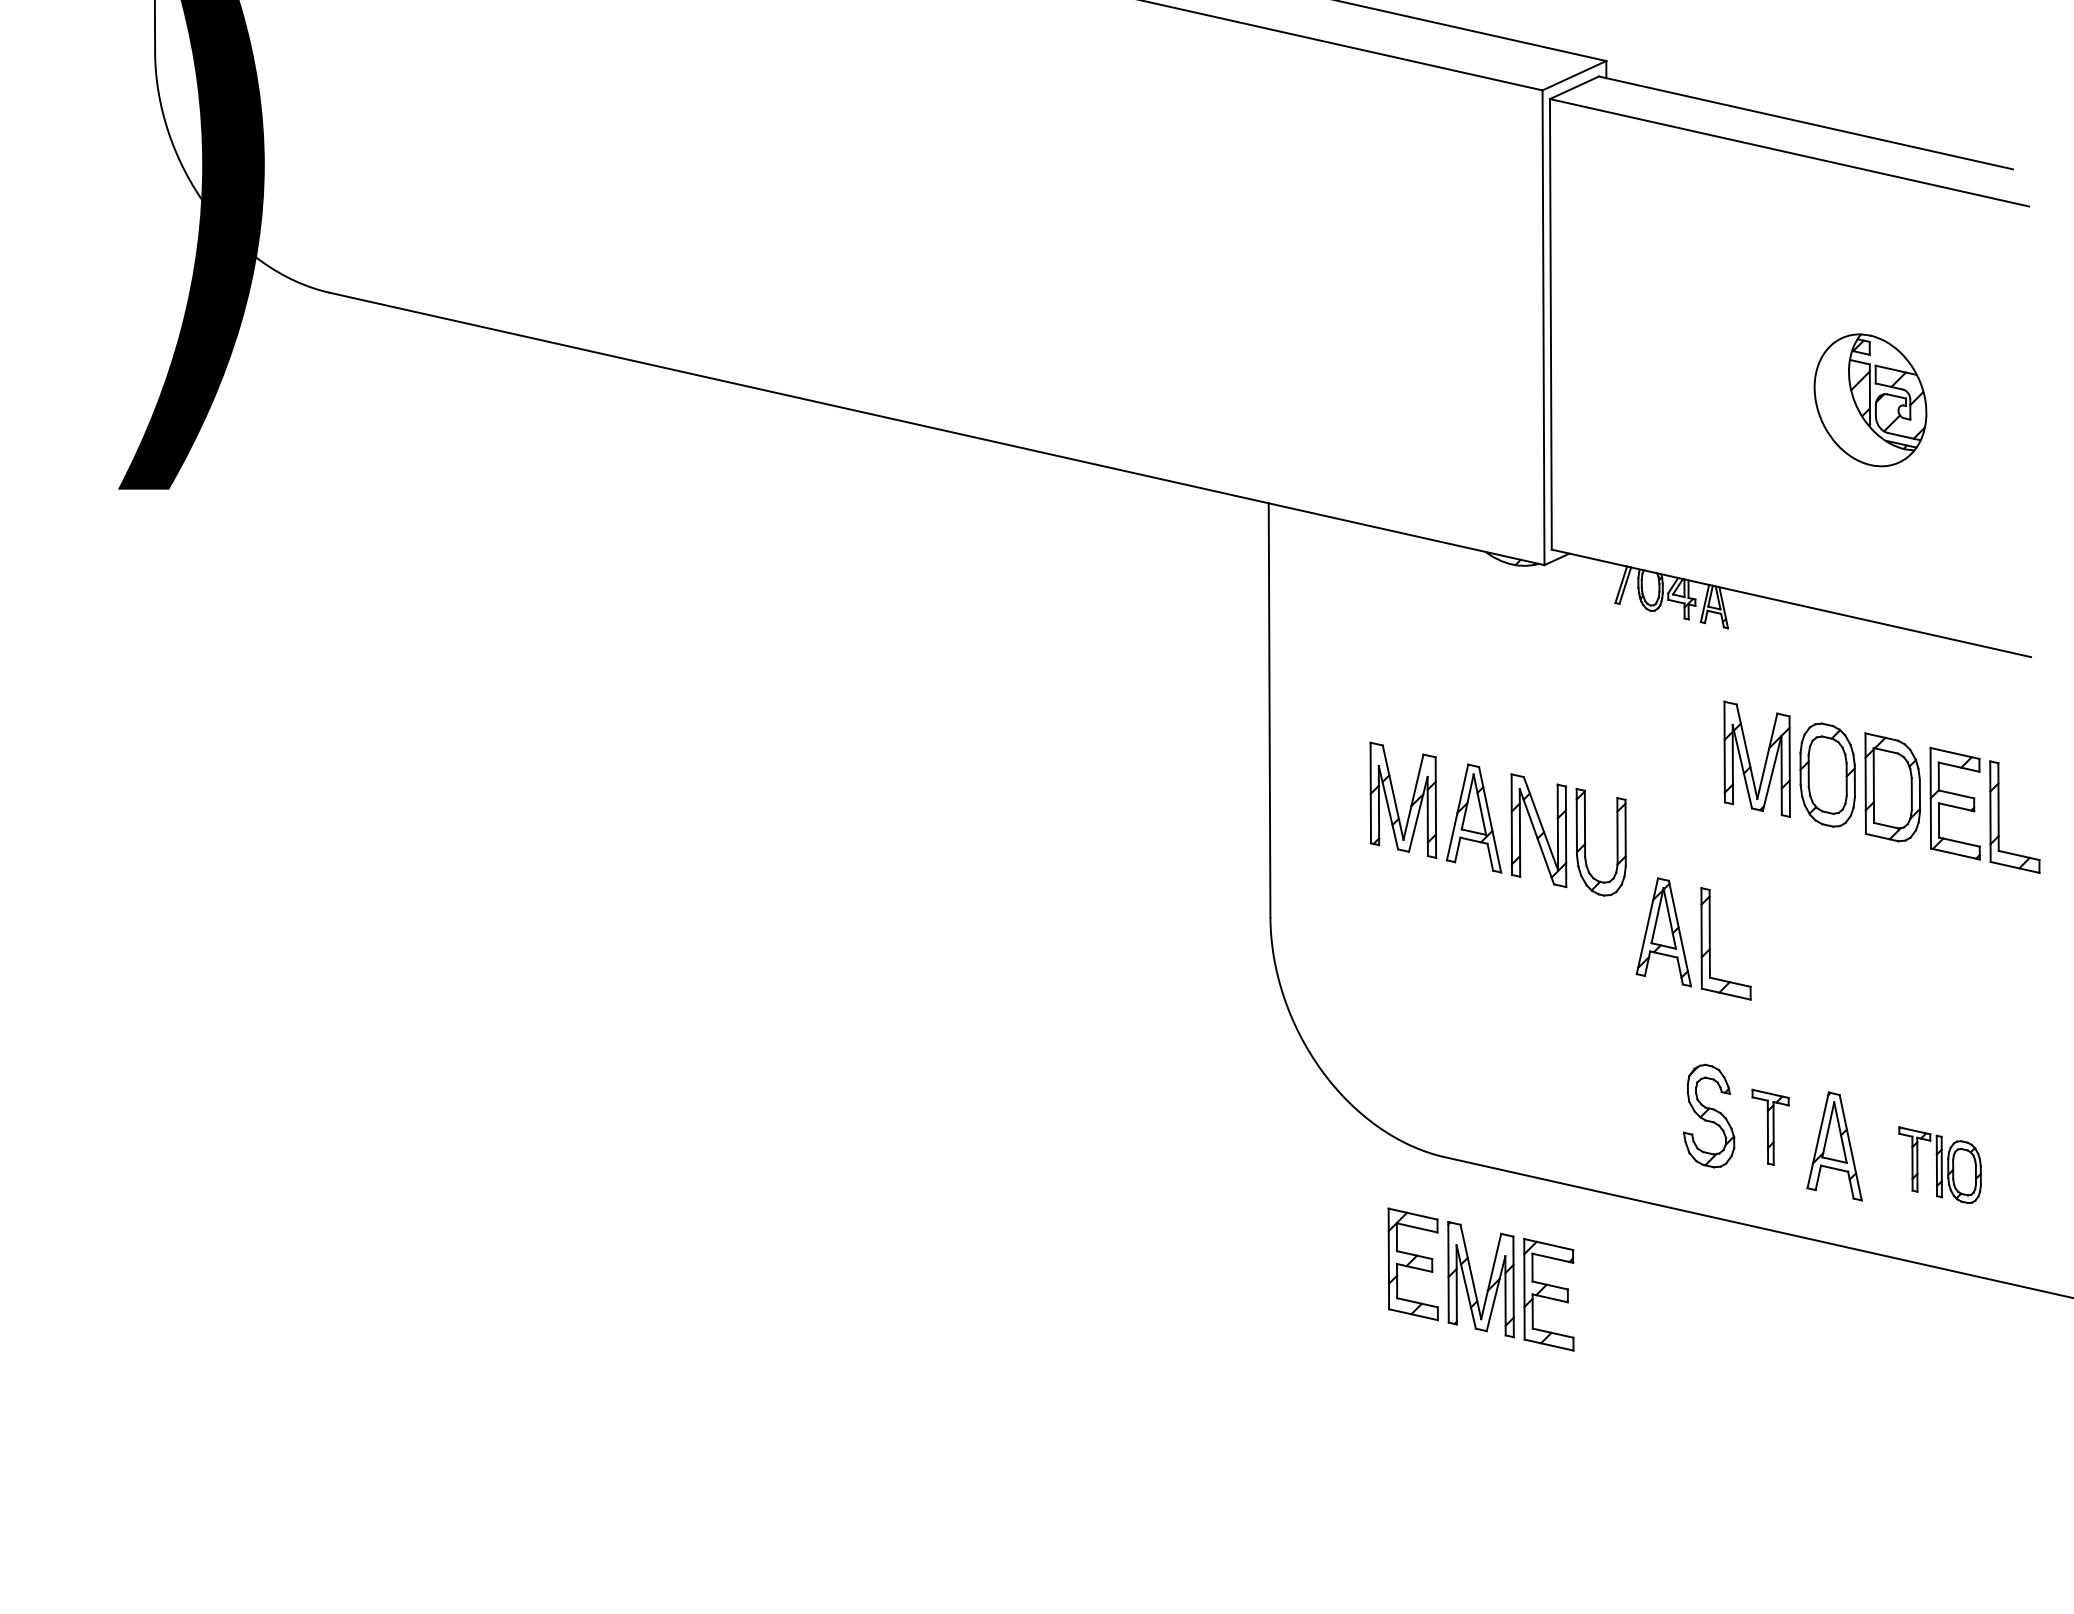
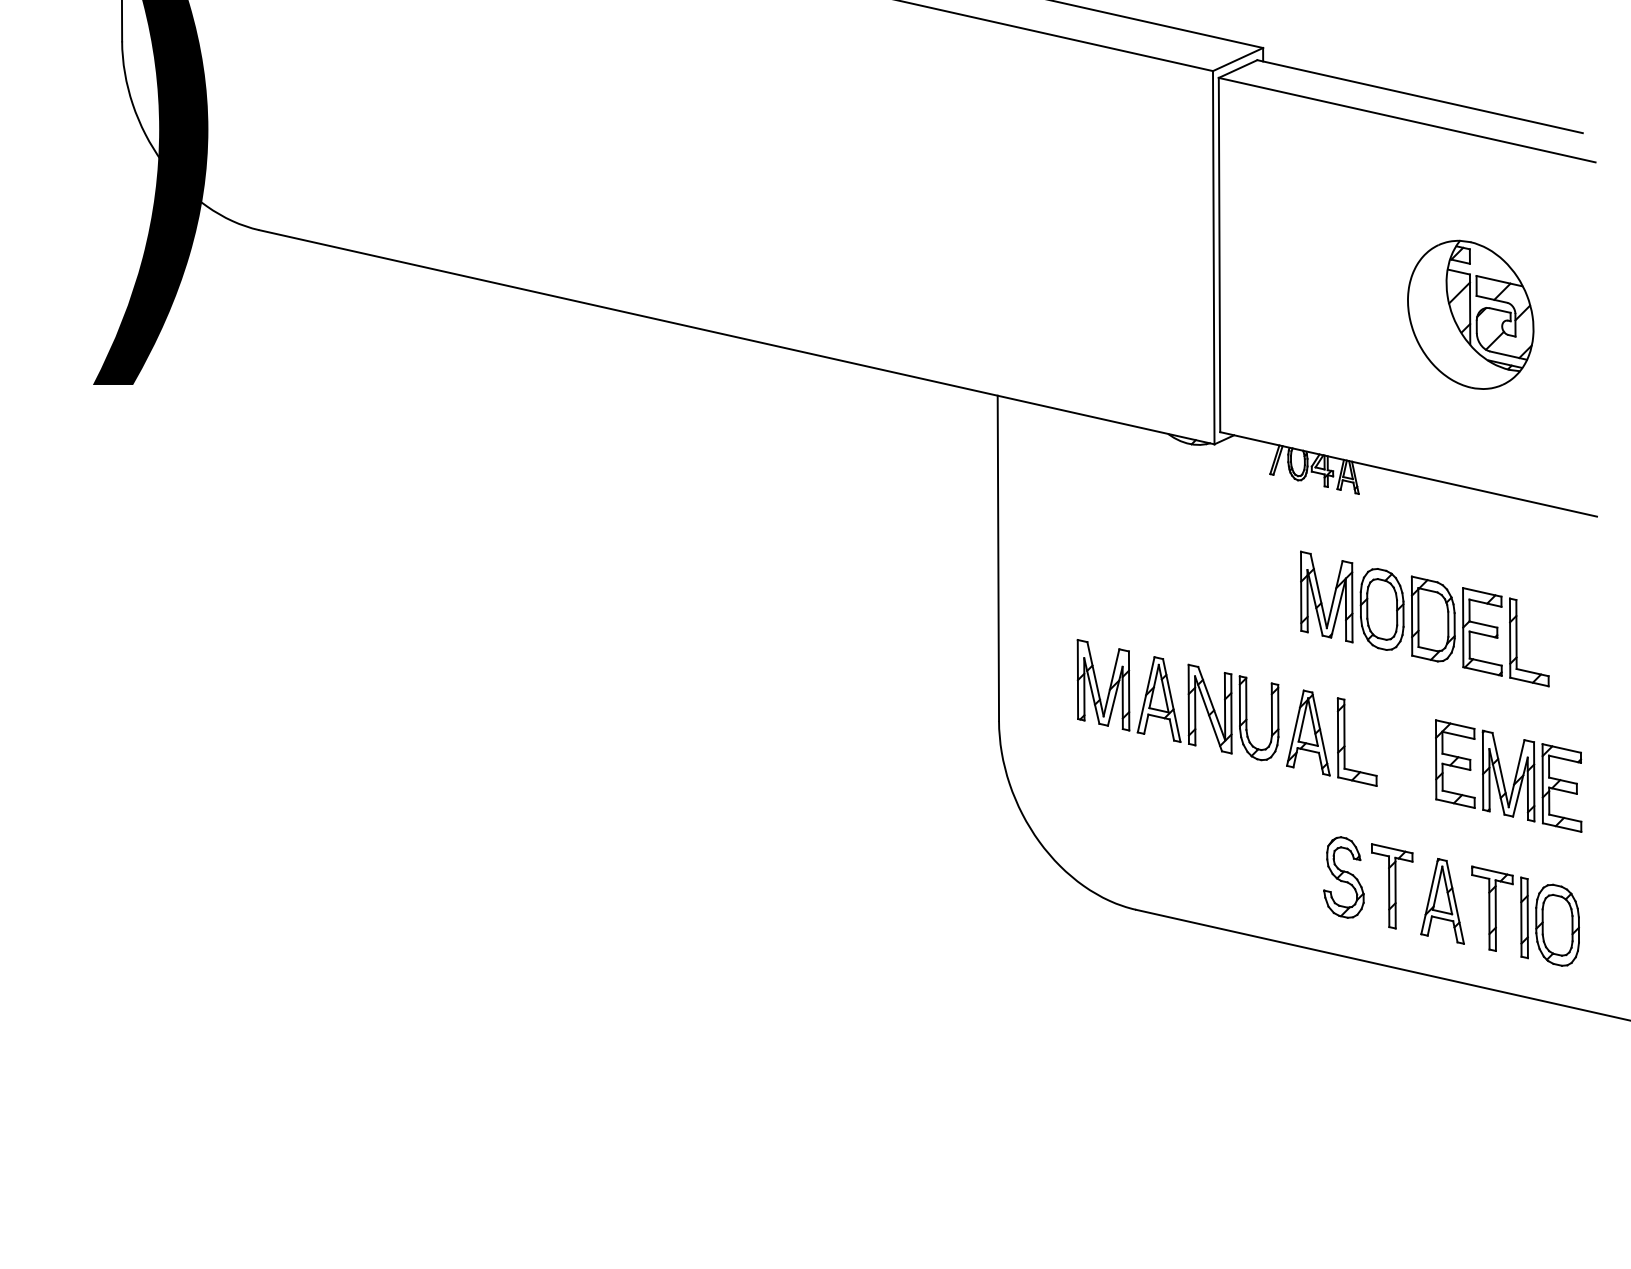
part: (1870, 399) -> (1470, 314), size x1.43
part: (1881, 786) -> (1424, 618), moved
part: (1497, 819) -> (1177, 700), moved
part: (1770, 1127) -> (1392, 886), size x1.43
part: (1940, 1164) -> (1525, 915), size x1.67
part: (1480, 1278) -> (1508, 775), moved

